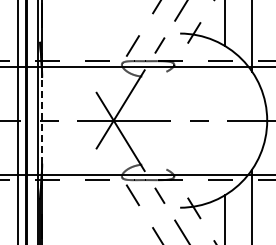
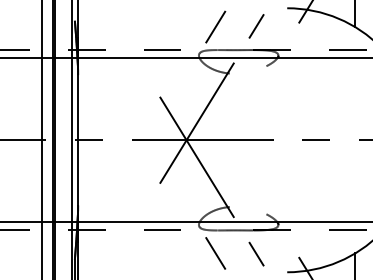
line: (42, 120) -> (78, 140), dashed -> solid

